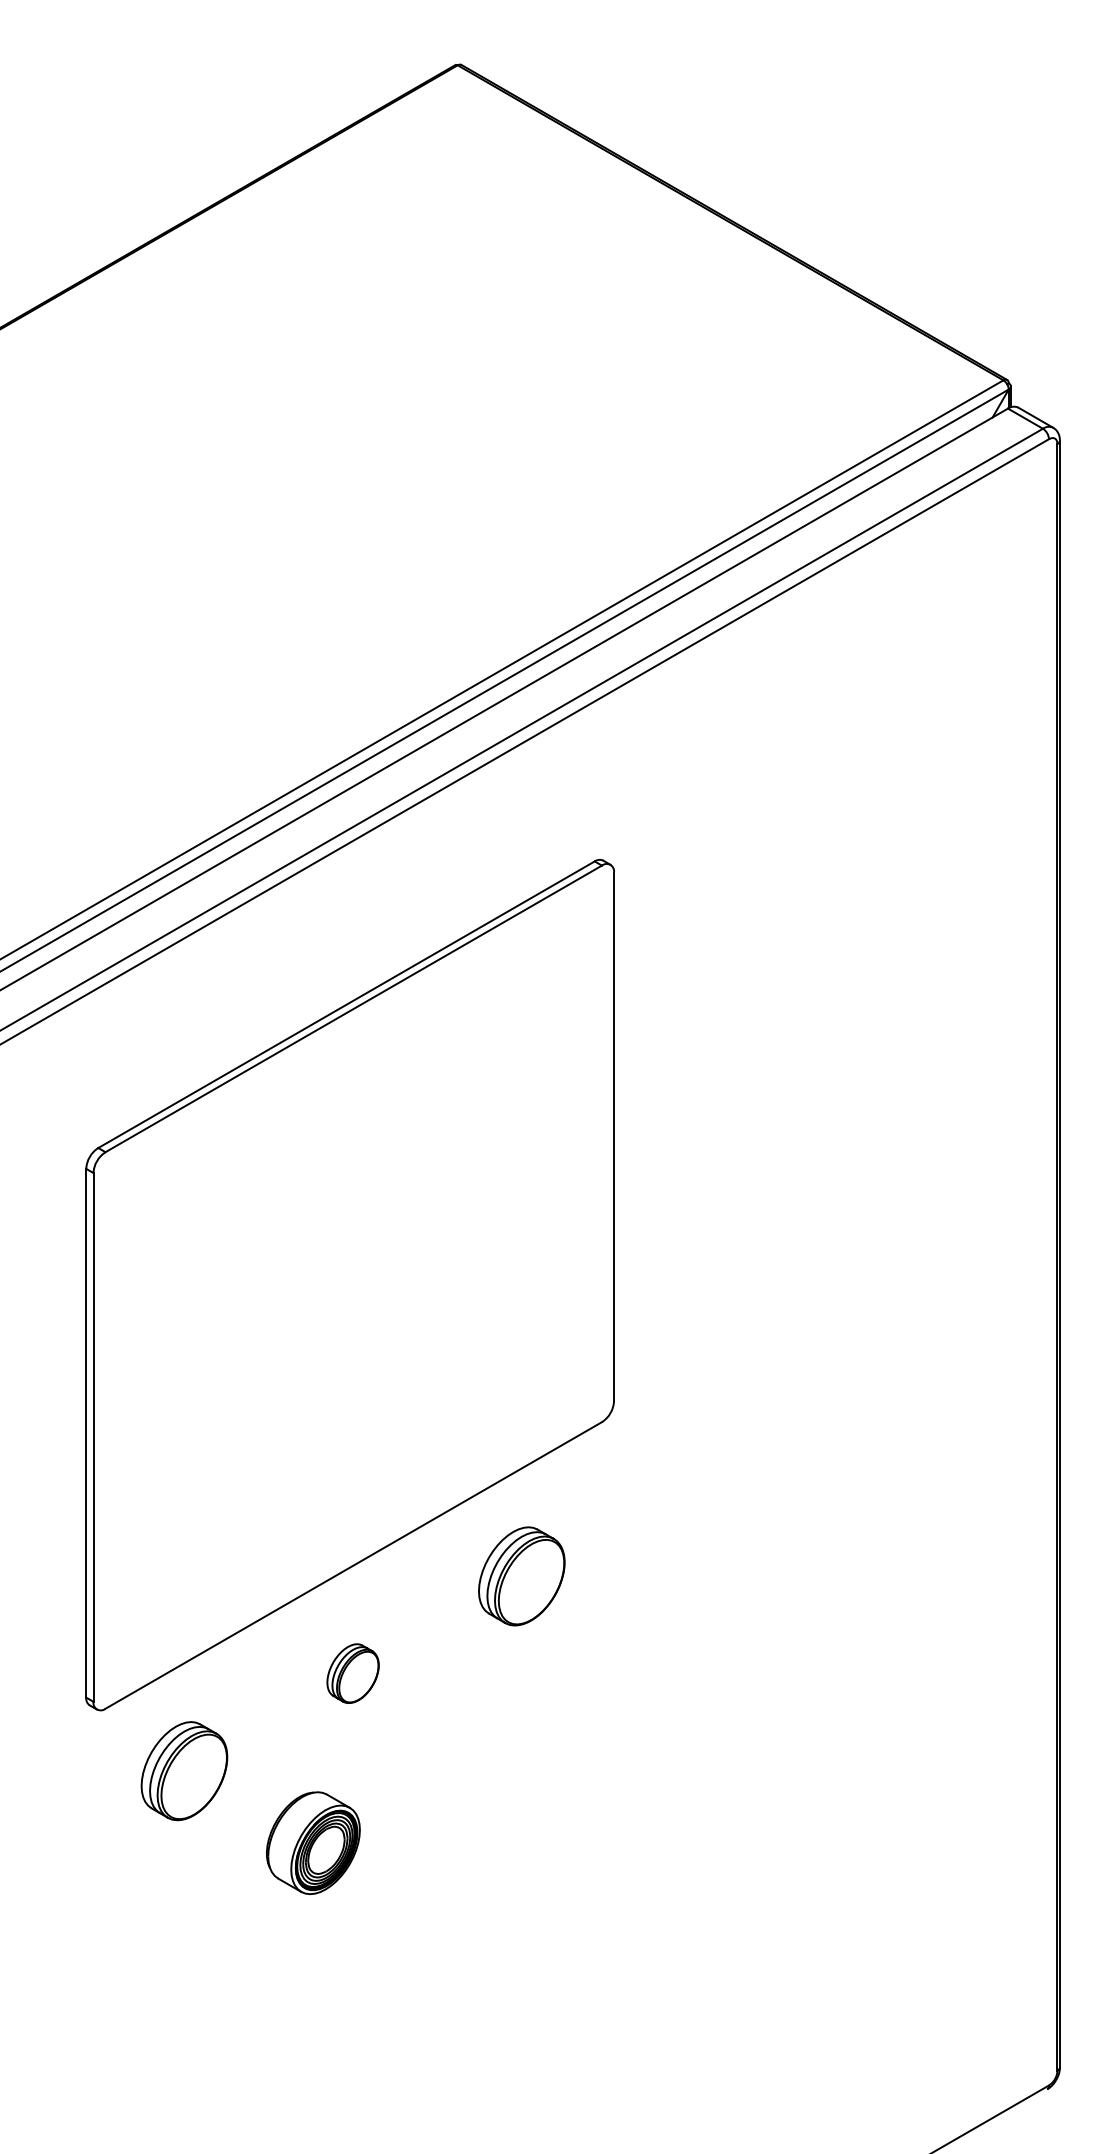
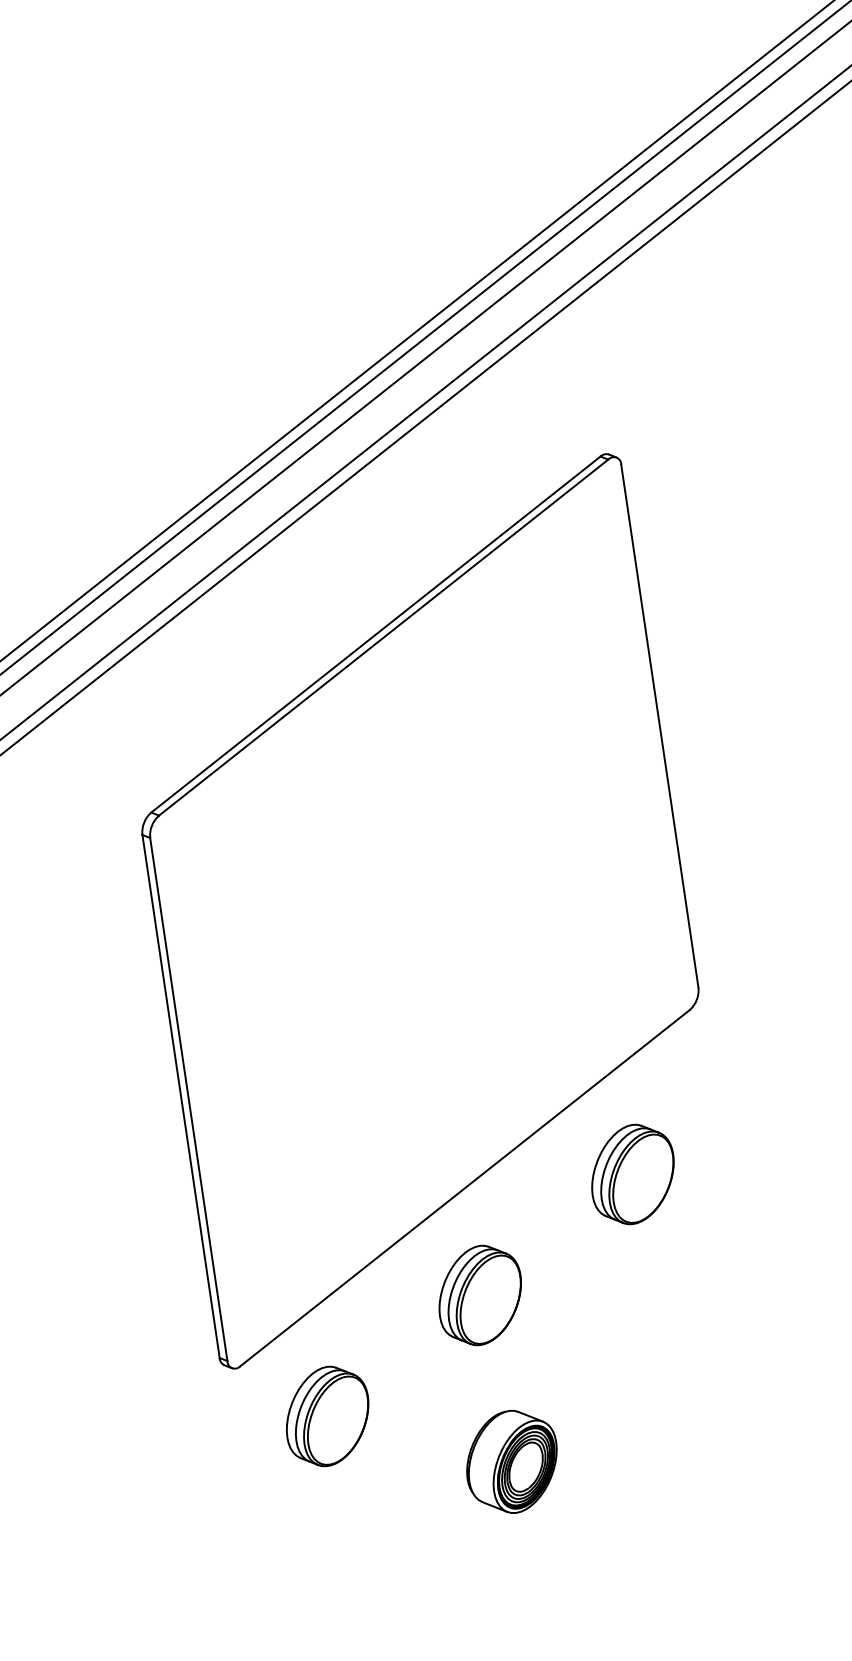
part: (352, 1673) -> (479, 1295), size x1.67
part: (313, 1842) -> (512, 1461), moved

